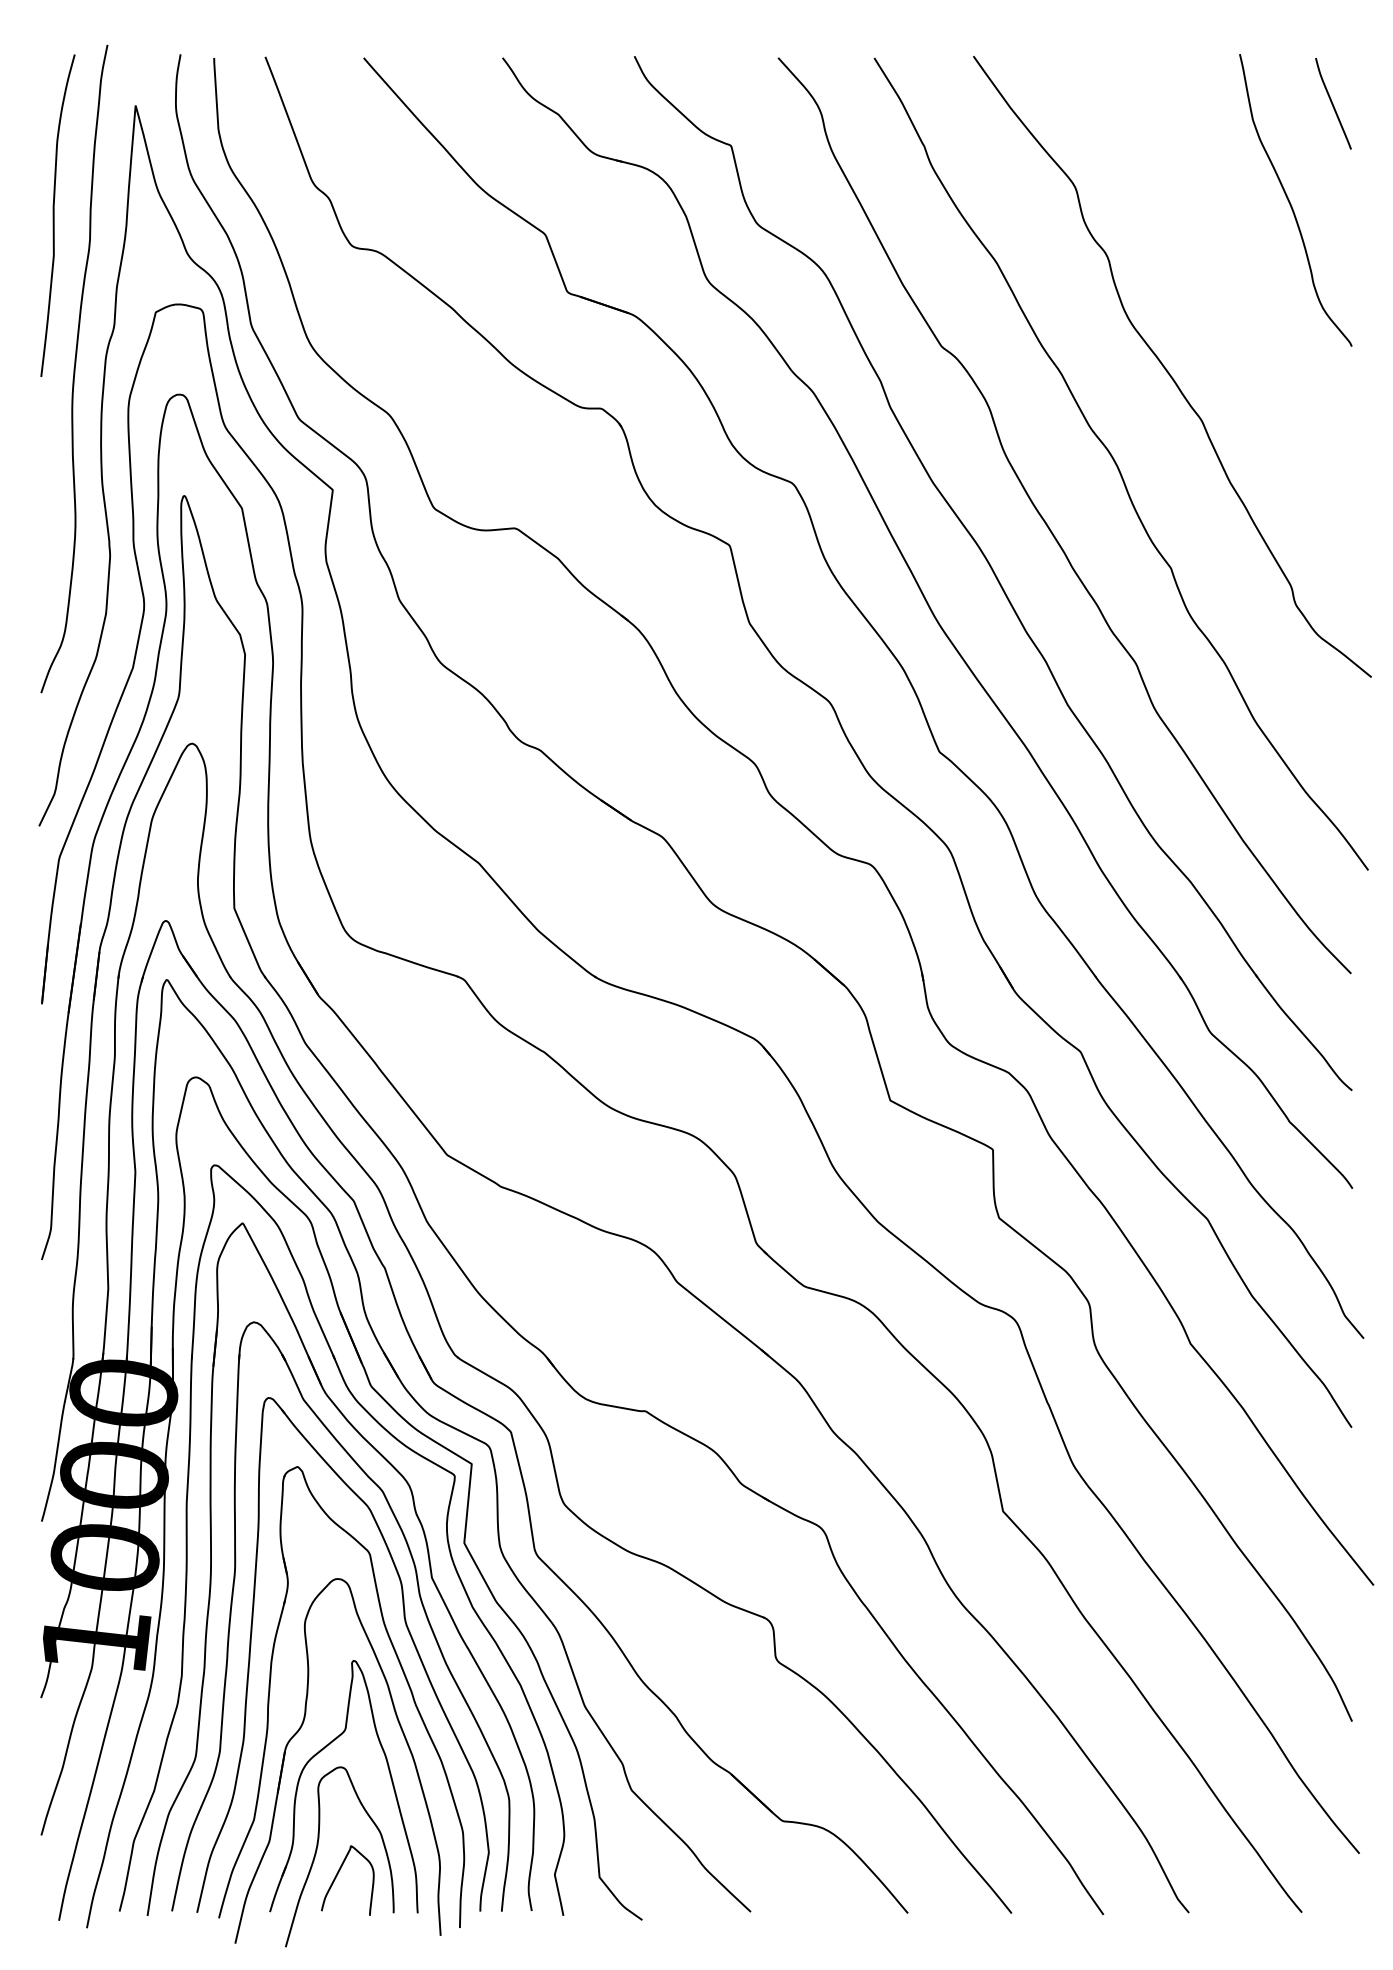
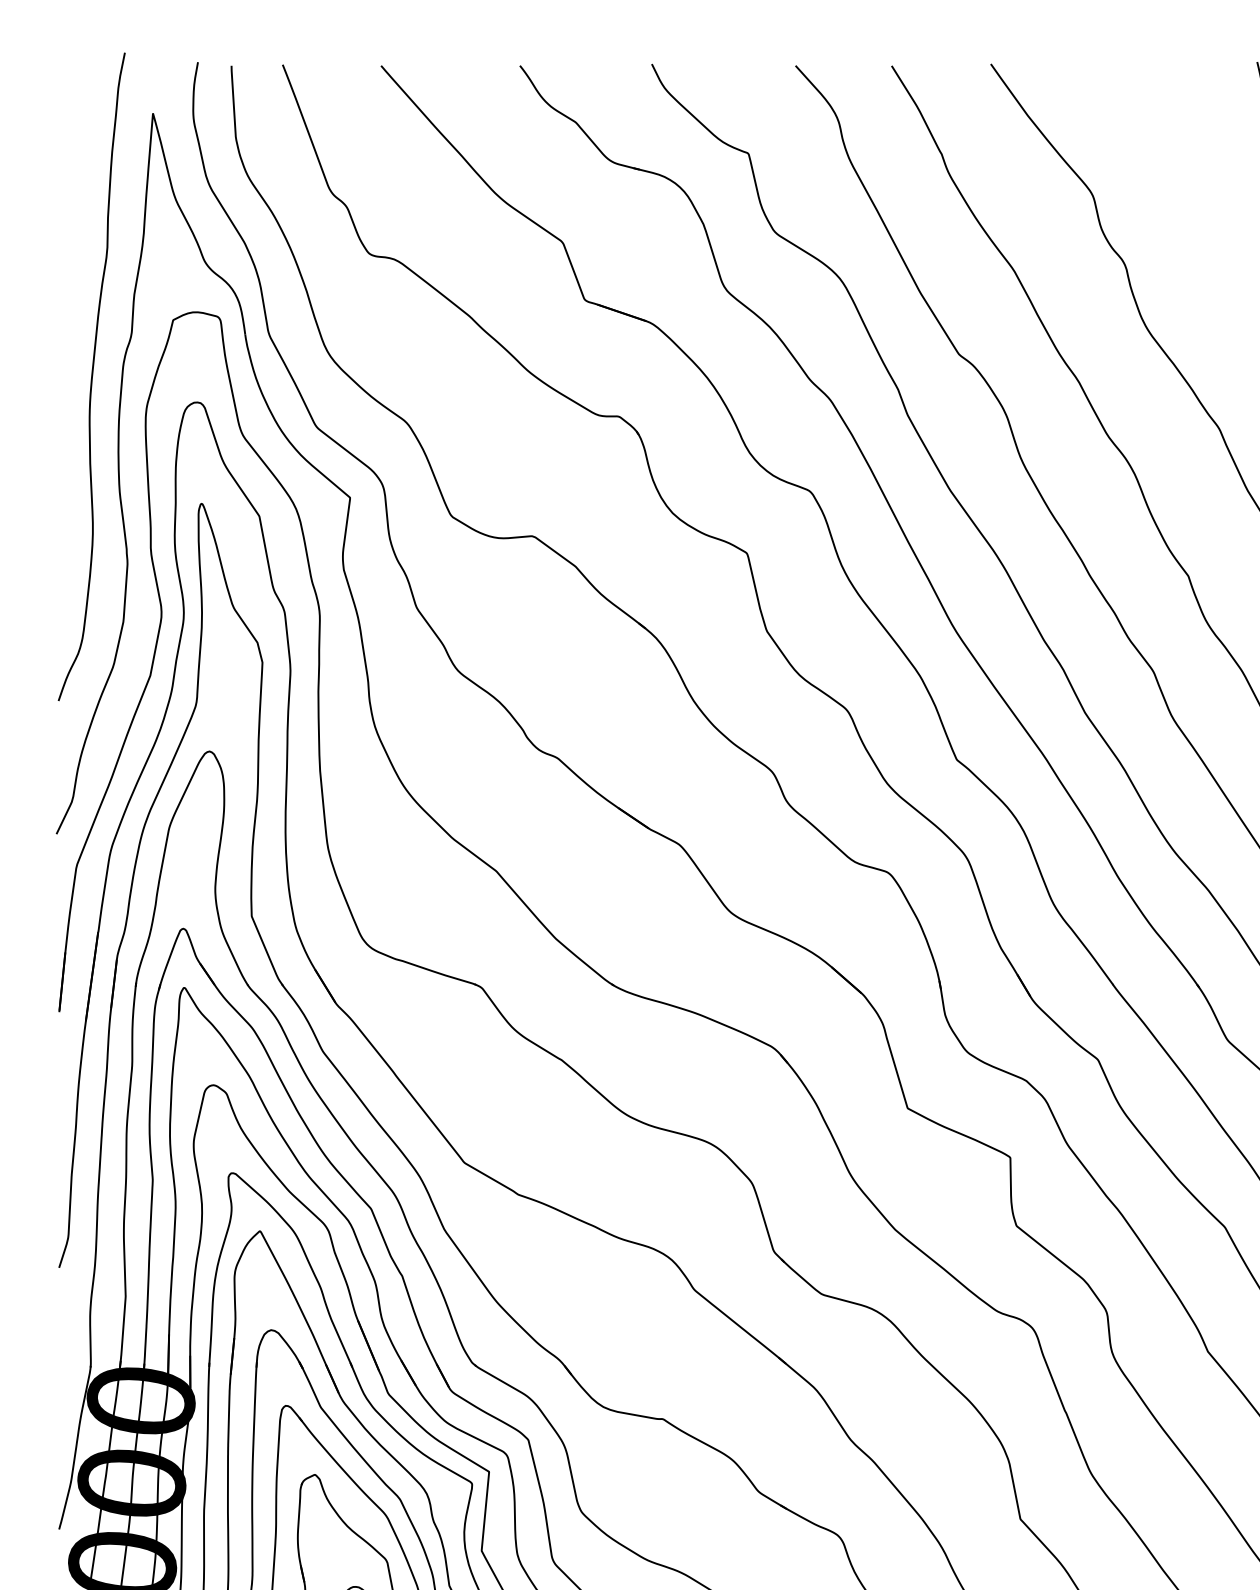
curve: (54, 215) -> (71, 223), removed

